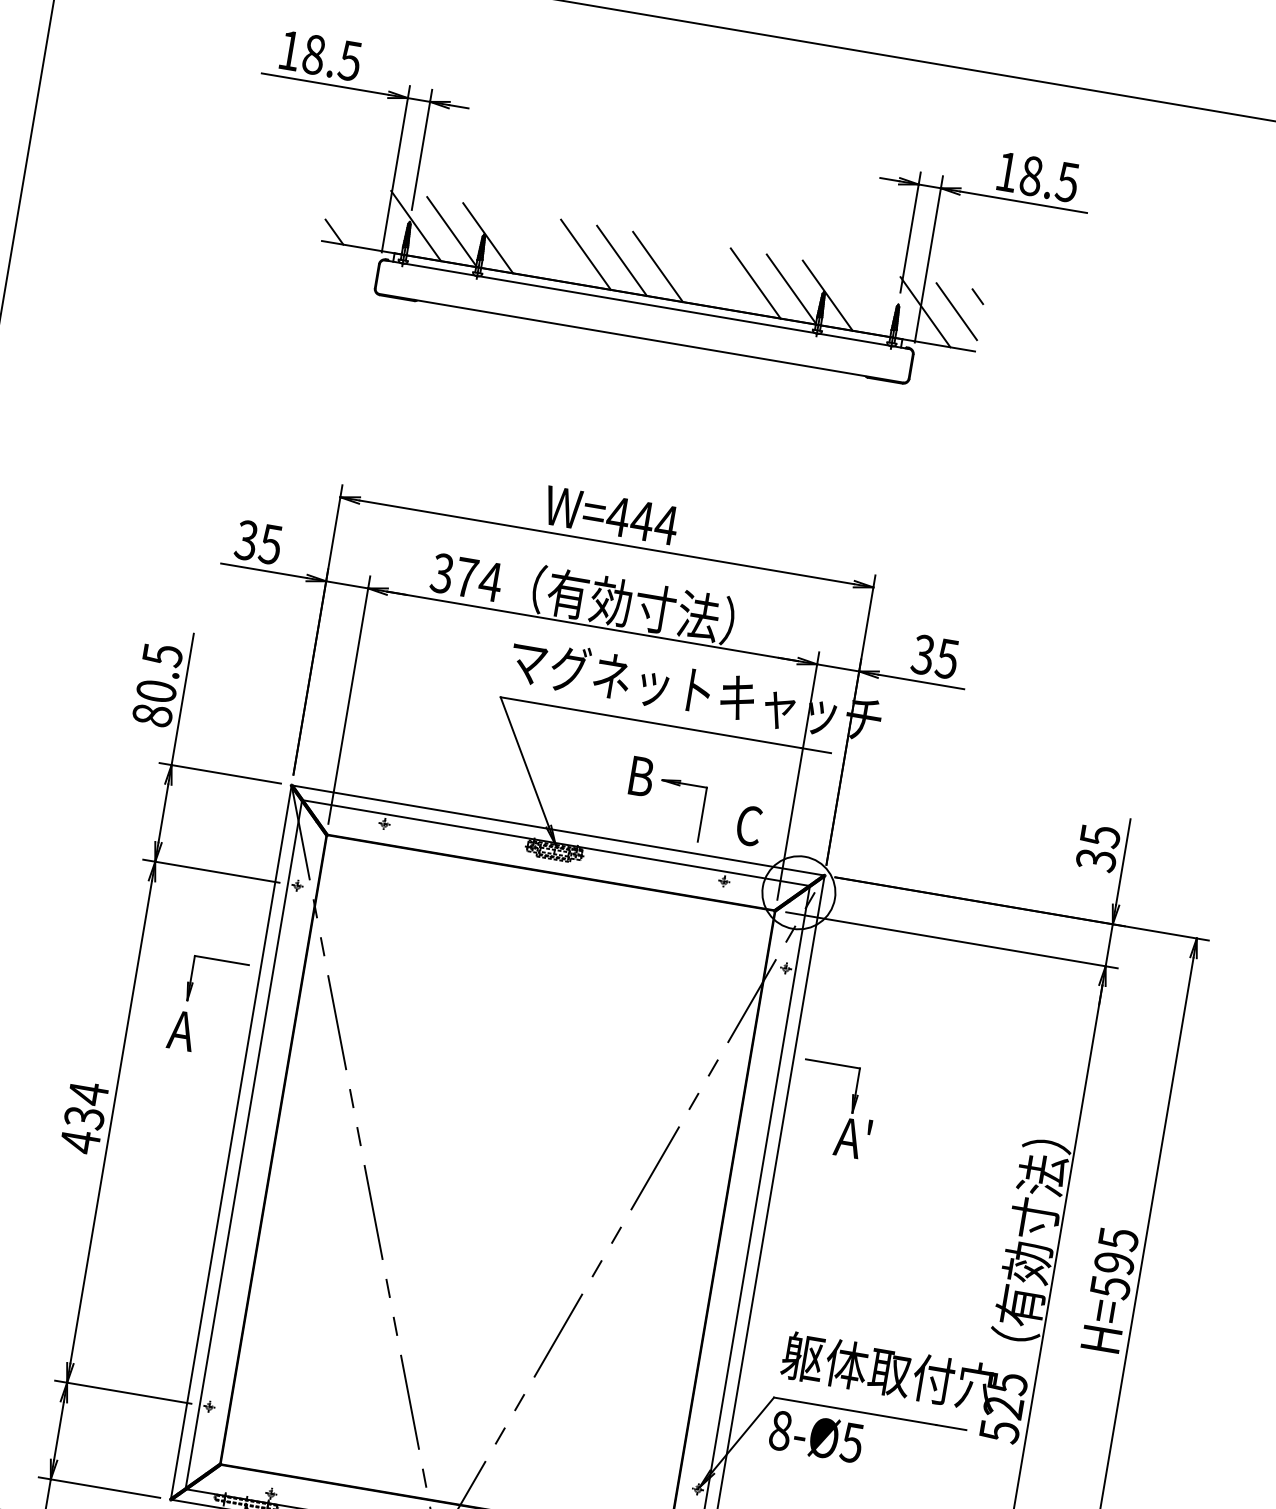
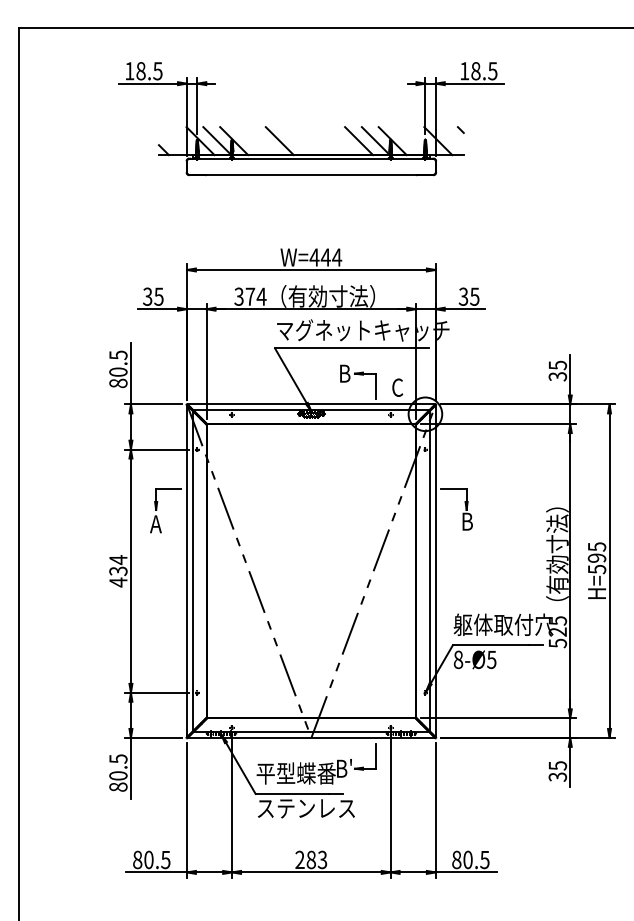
line: (621, 261) -> (296, 141), removed
line: (657, 267) -> (313, 141), removed
line: (956, 311) -> (452, 138), removed
text: (852, 1135) -> (468, 520), A' -> B

